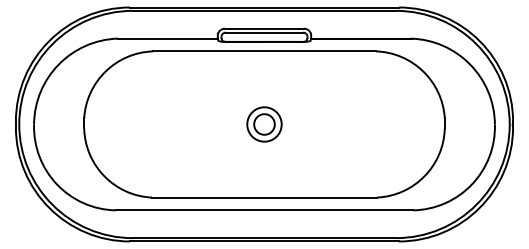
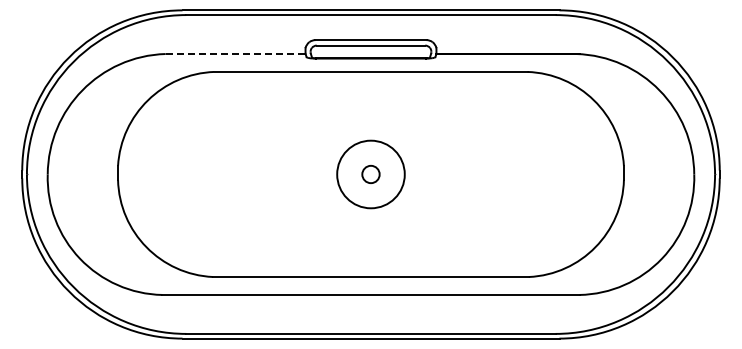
line: (167, 38) -> (235, 54), solid -> dashed
circle: (264, 124) -> (370, 174), size x0.6
circle: (264, 124) -> (370, 174), size x1.4

